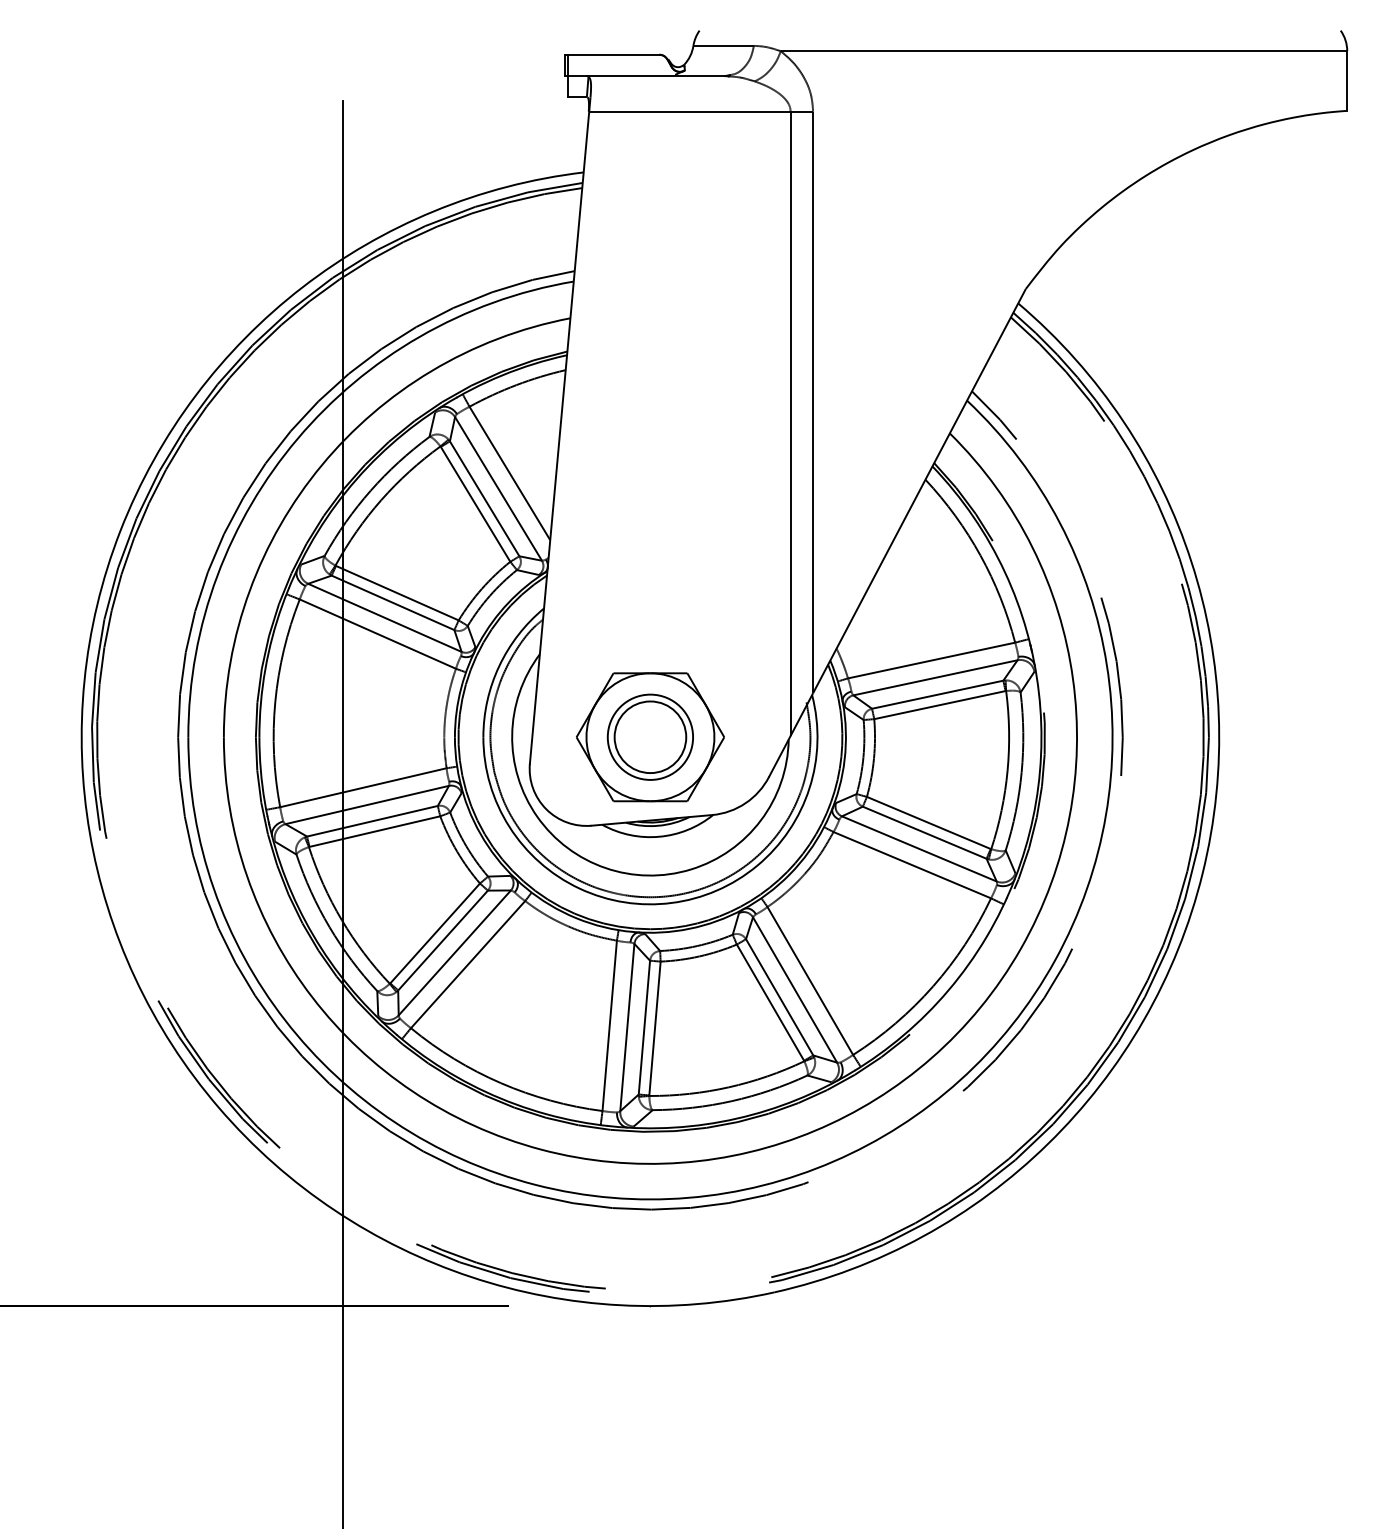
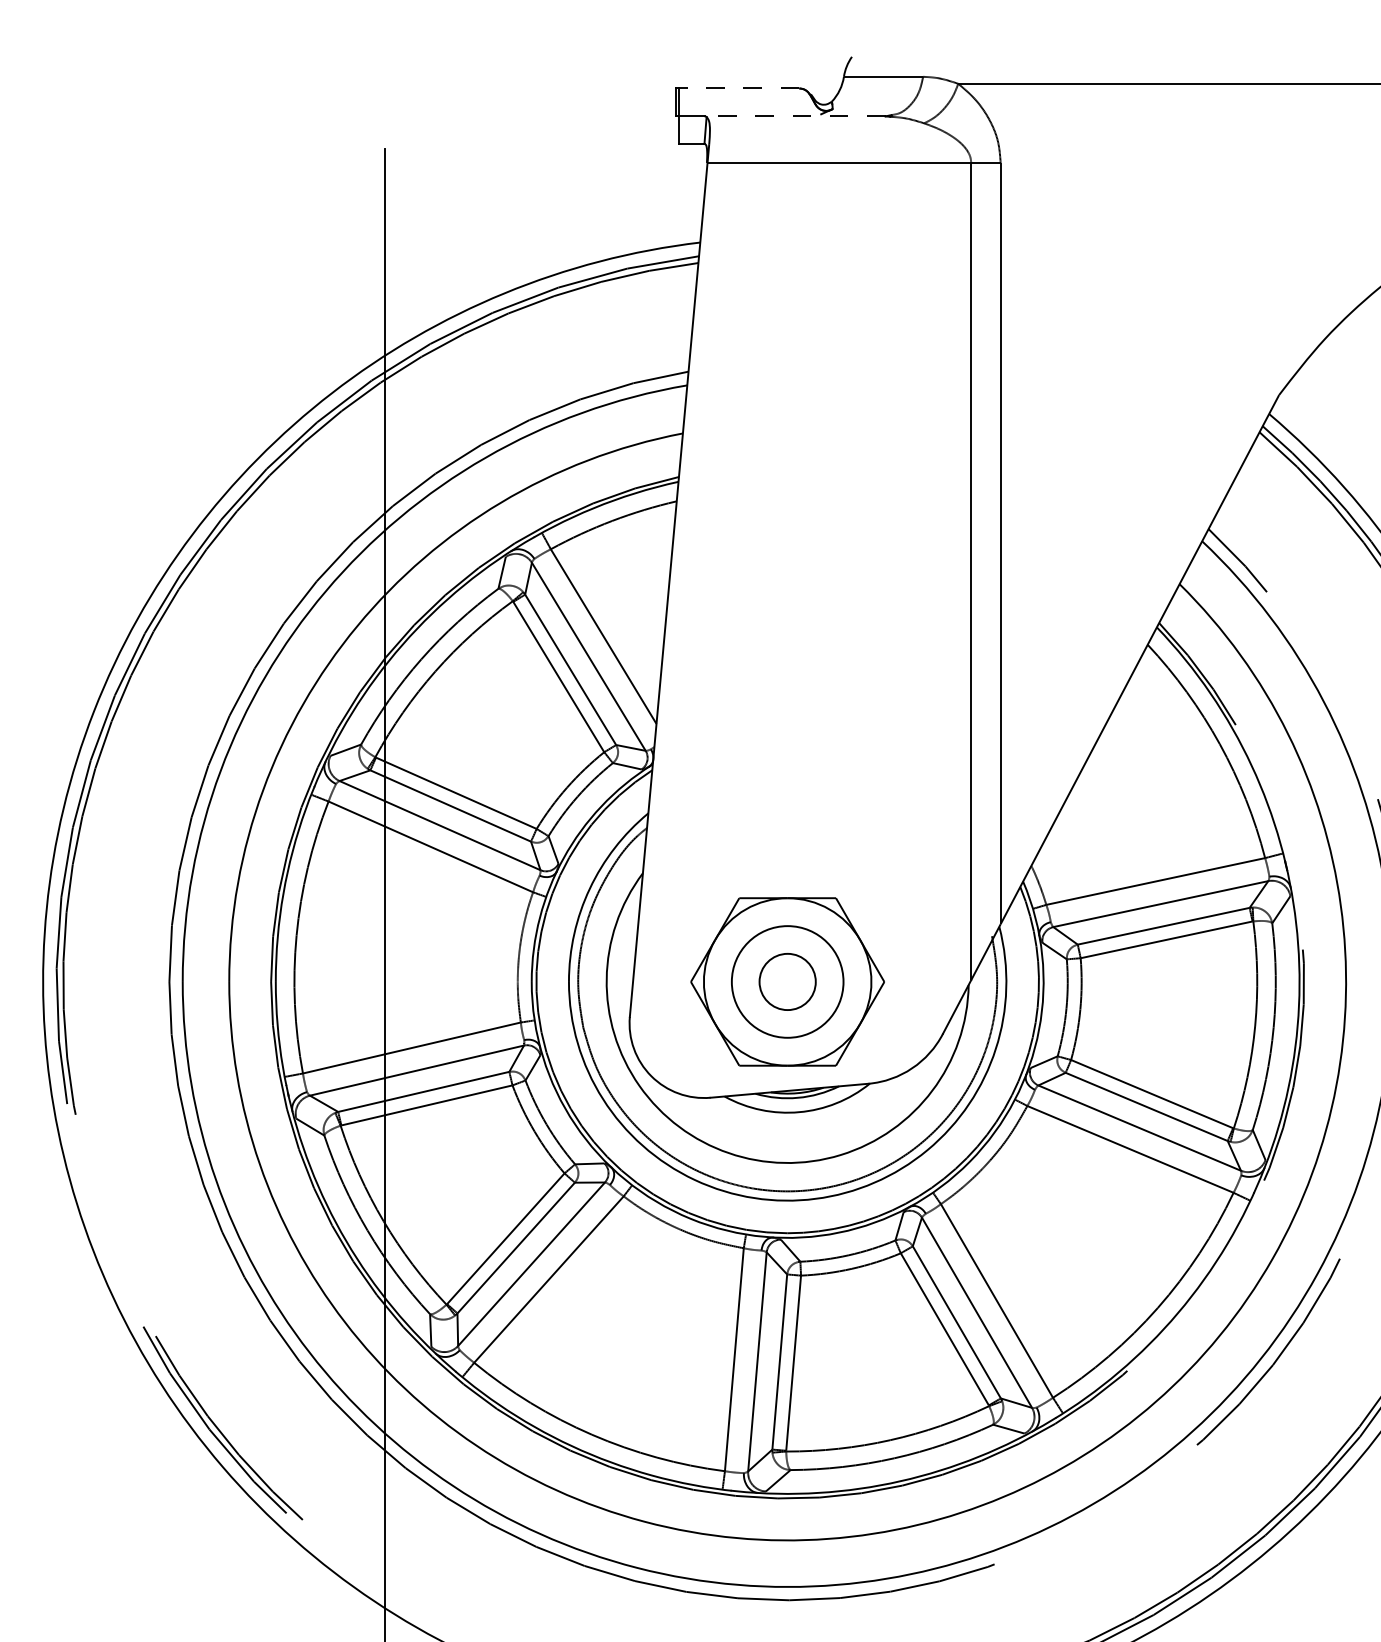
line: (613, 54) -> (739, 88), solid -> dashed
line: (656, 76) -> (795, 116), solid -> dashed
circle: (650, 737) -> (787, 982), size x0.6

